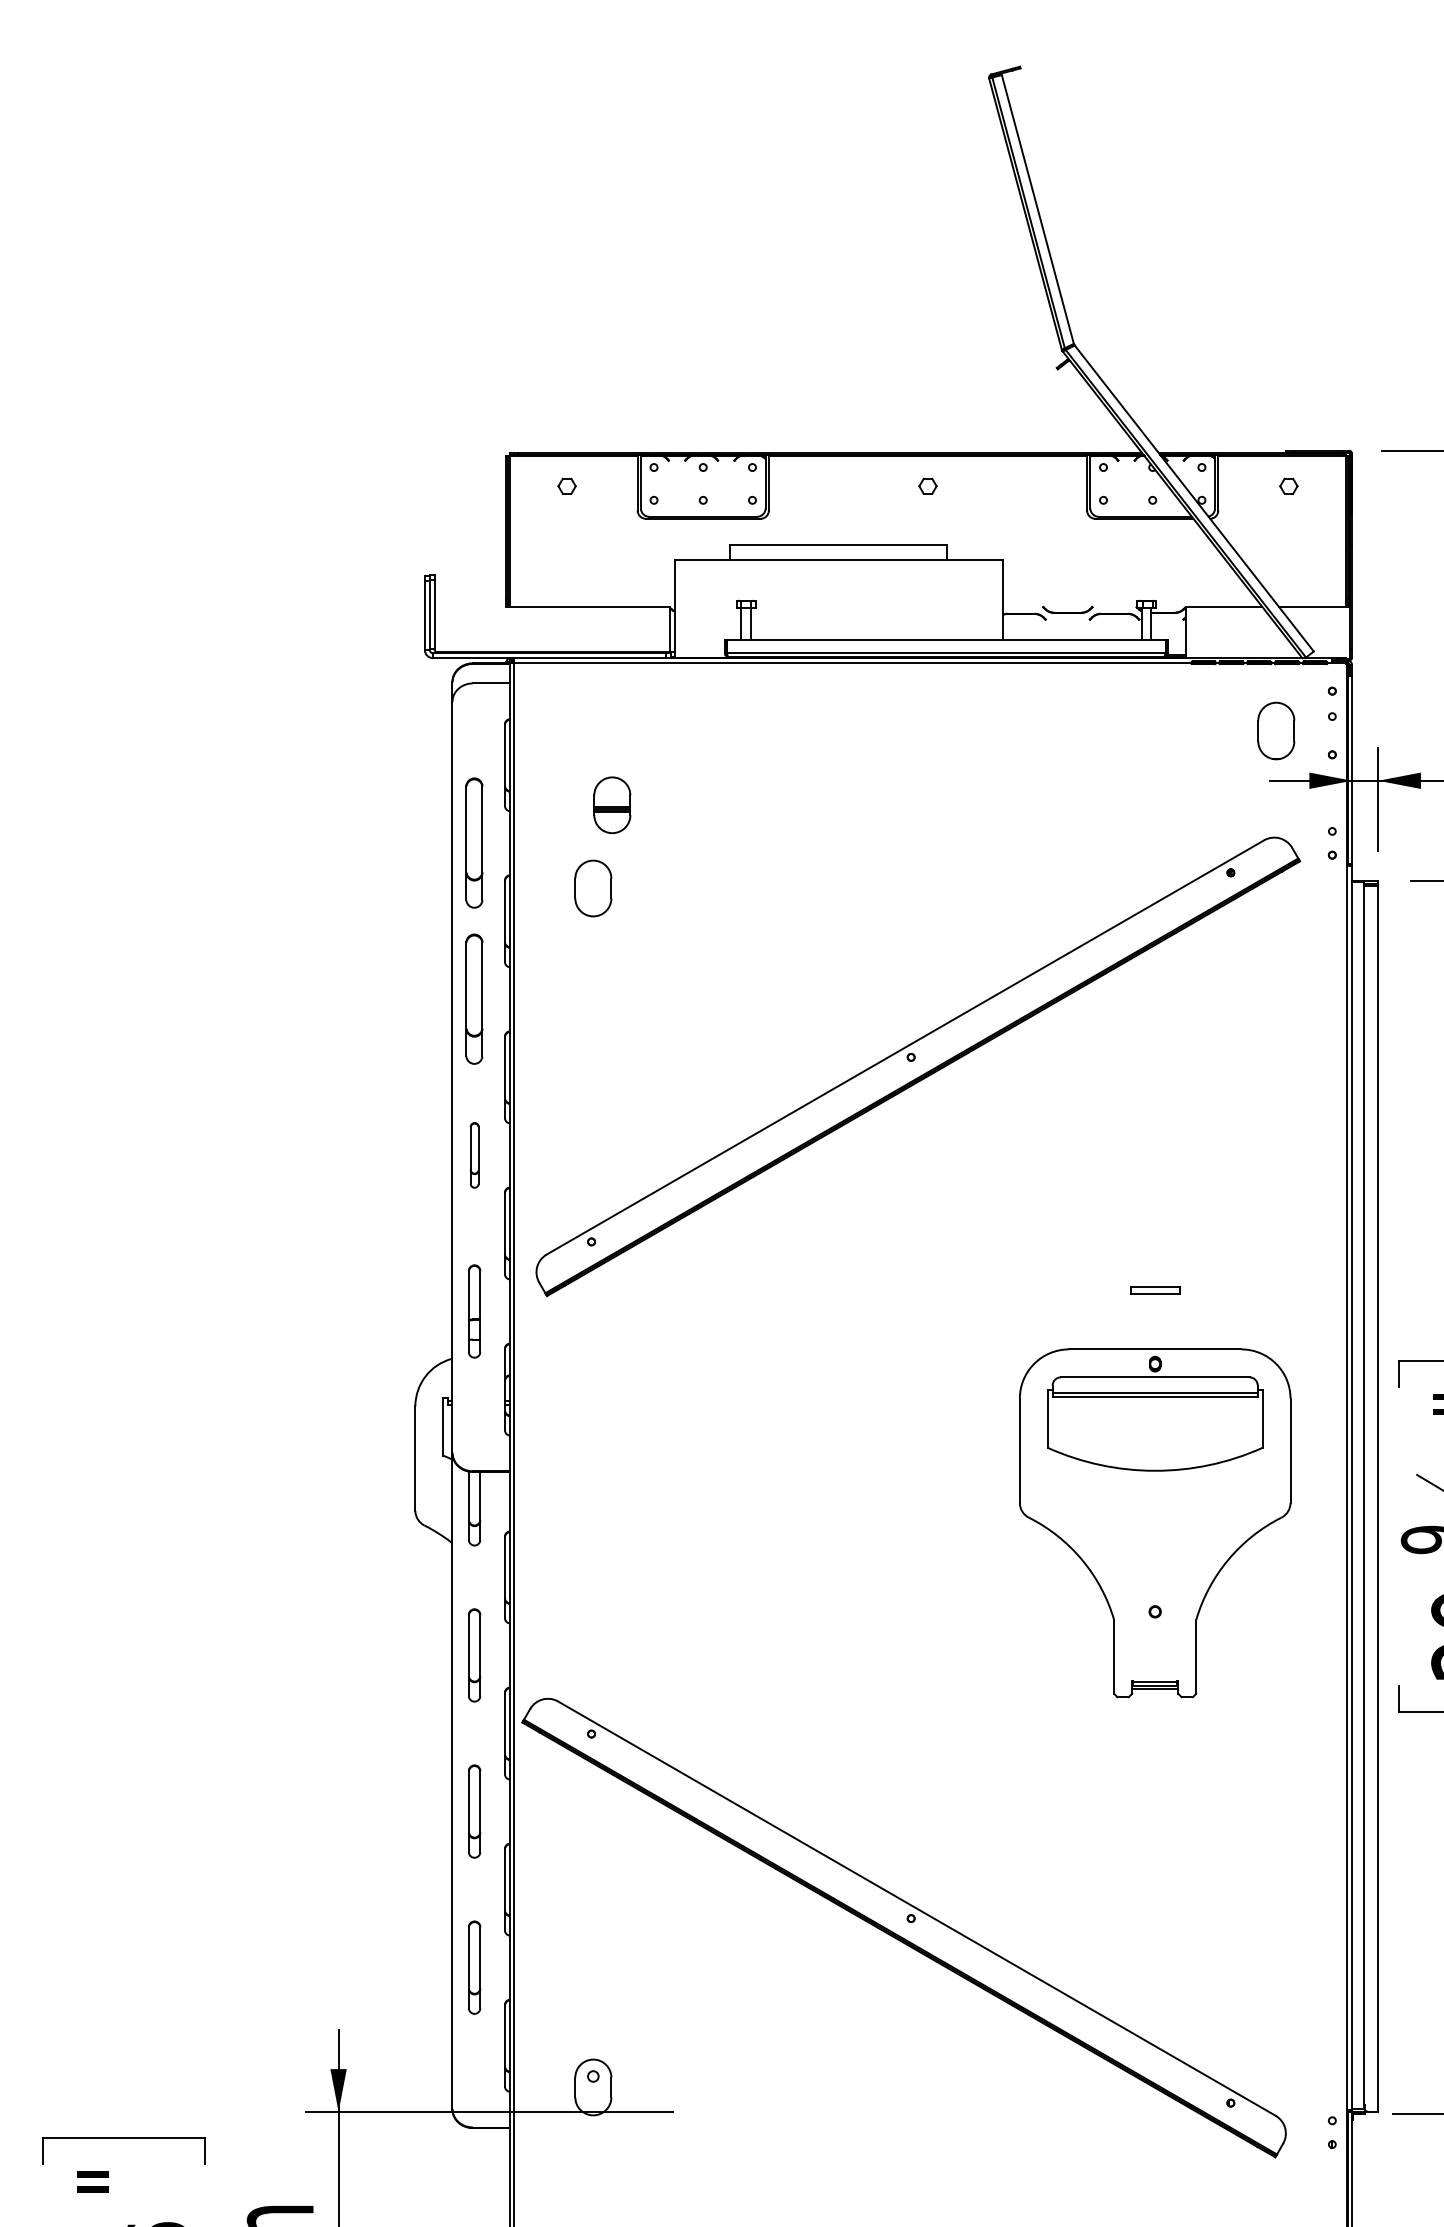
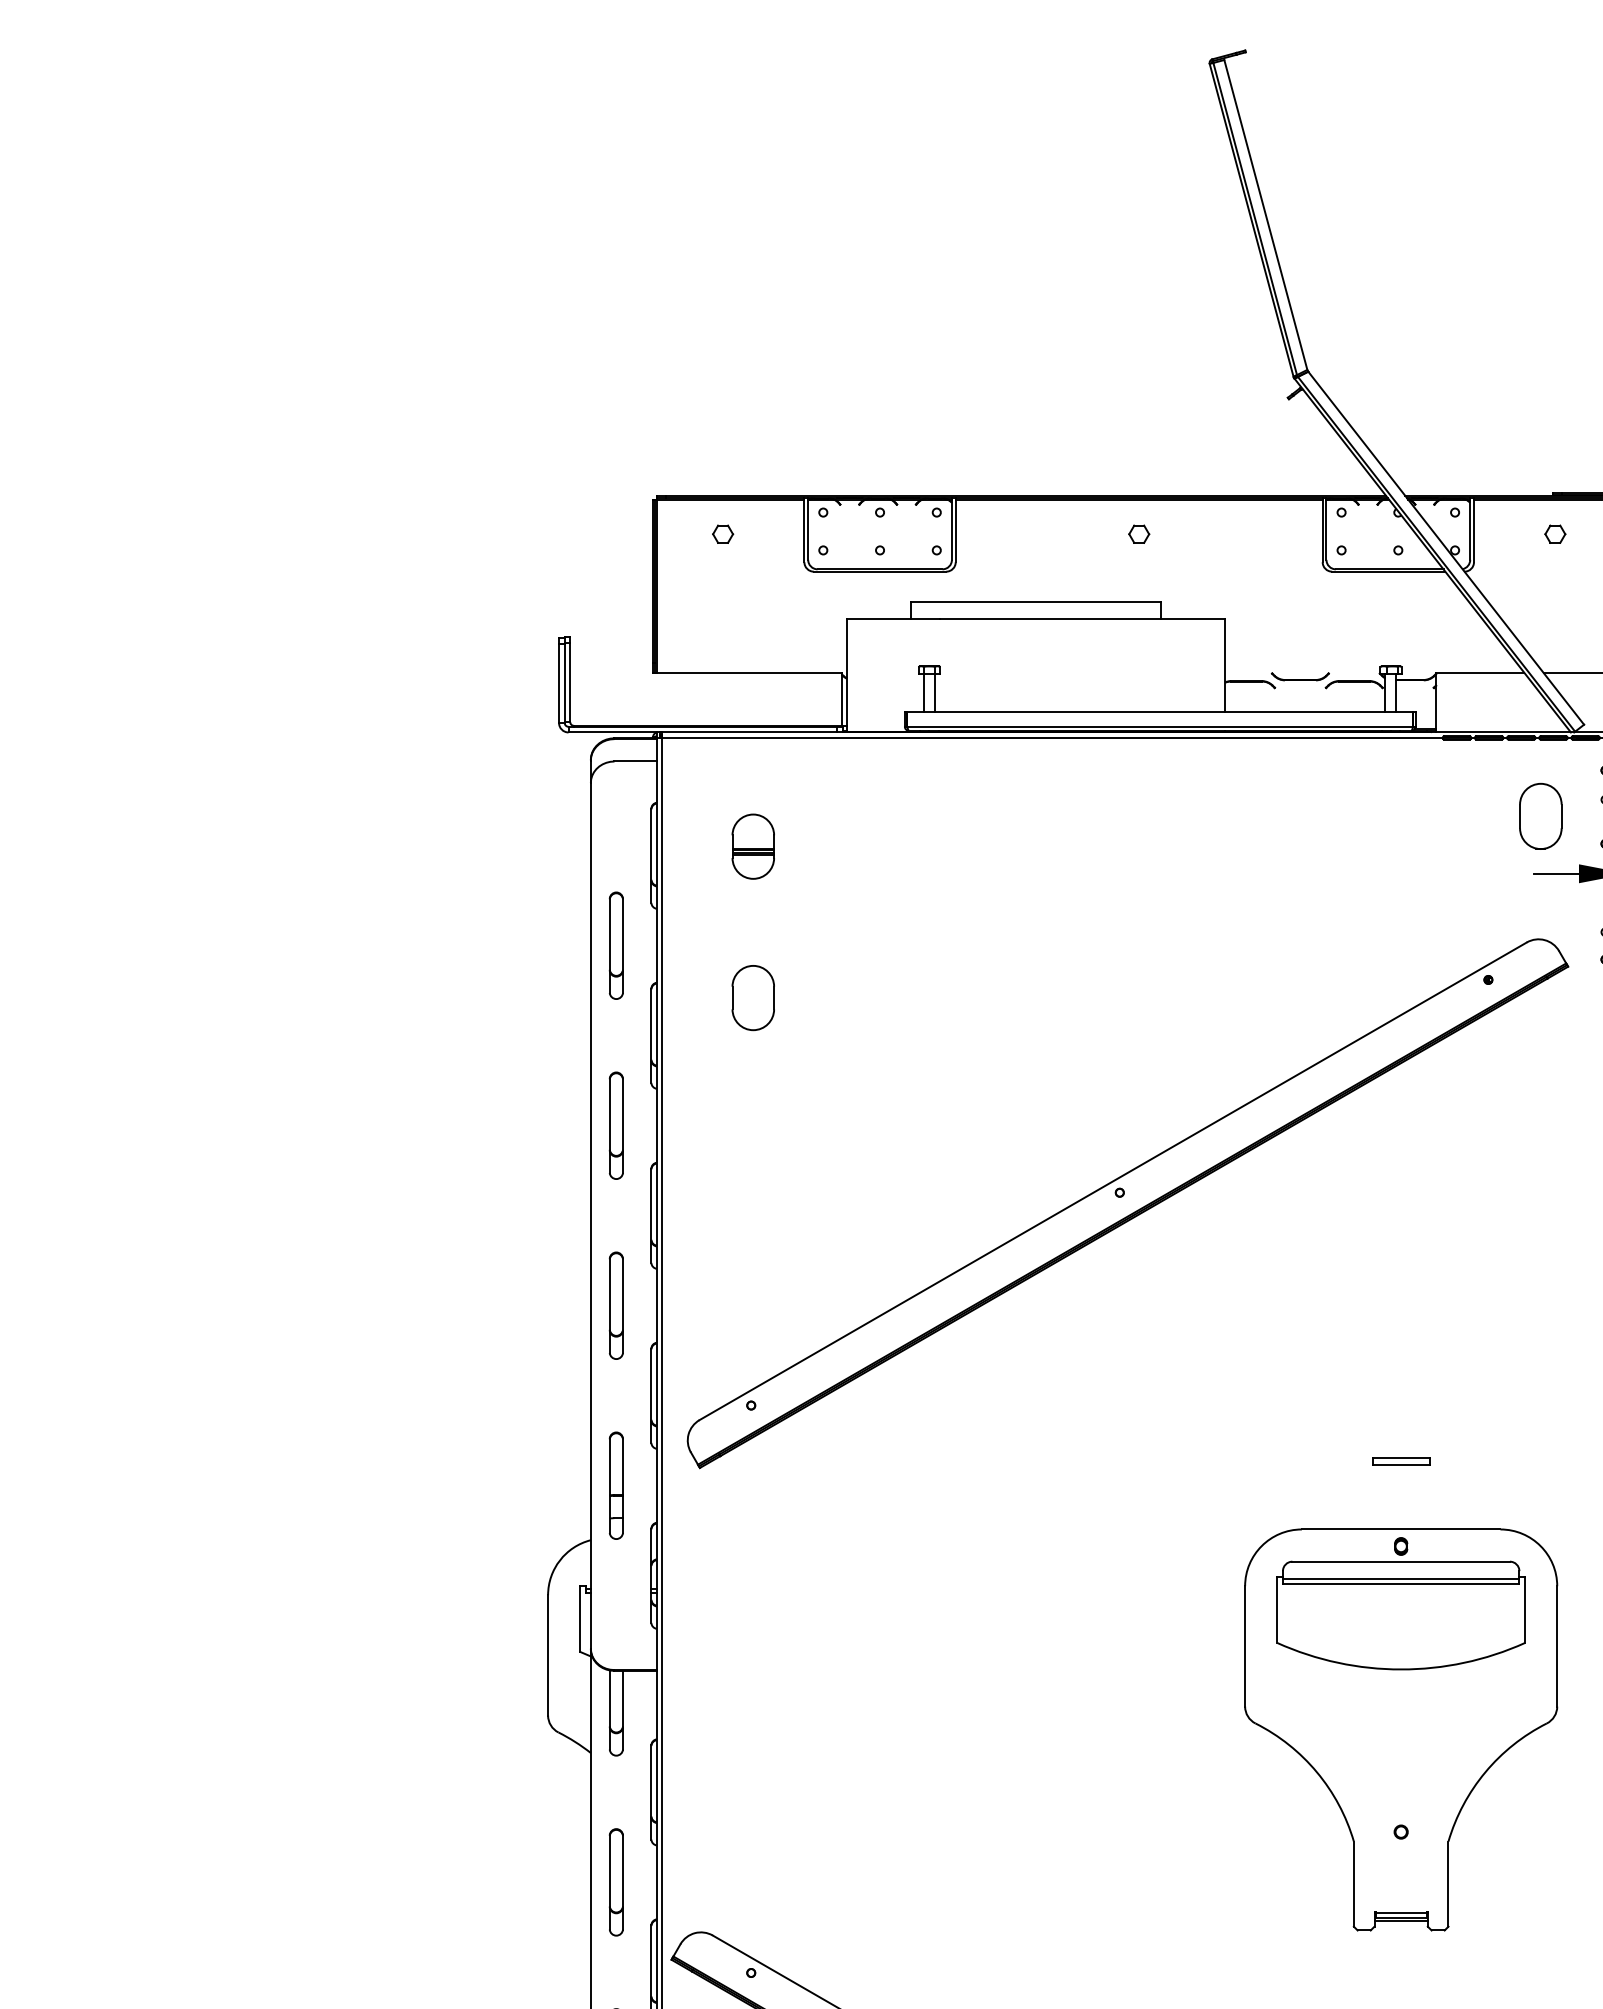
part: (612, 805) -> (753, 846), moved
part: (474, 843) -> (616, 946), size x0.71
part: (474, 999) -> (616, 1126), size x0.71
part: (474, 1155) -> (616, 1305), size x1.43

